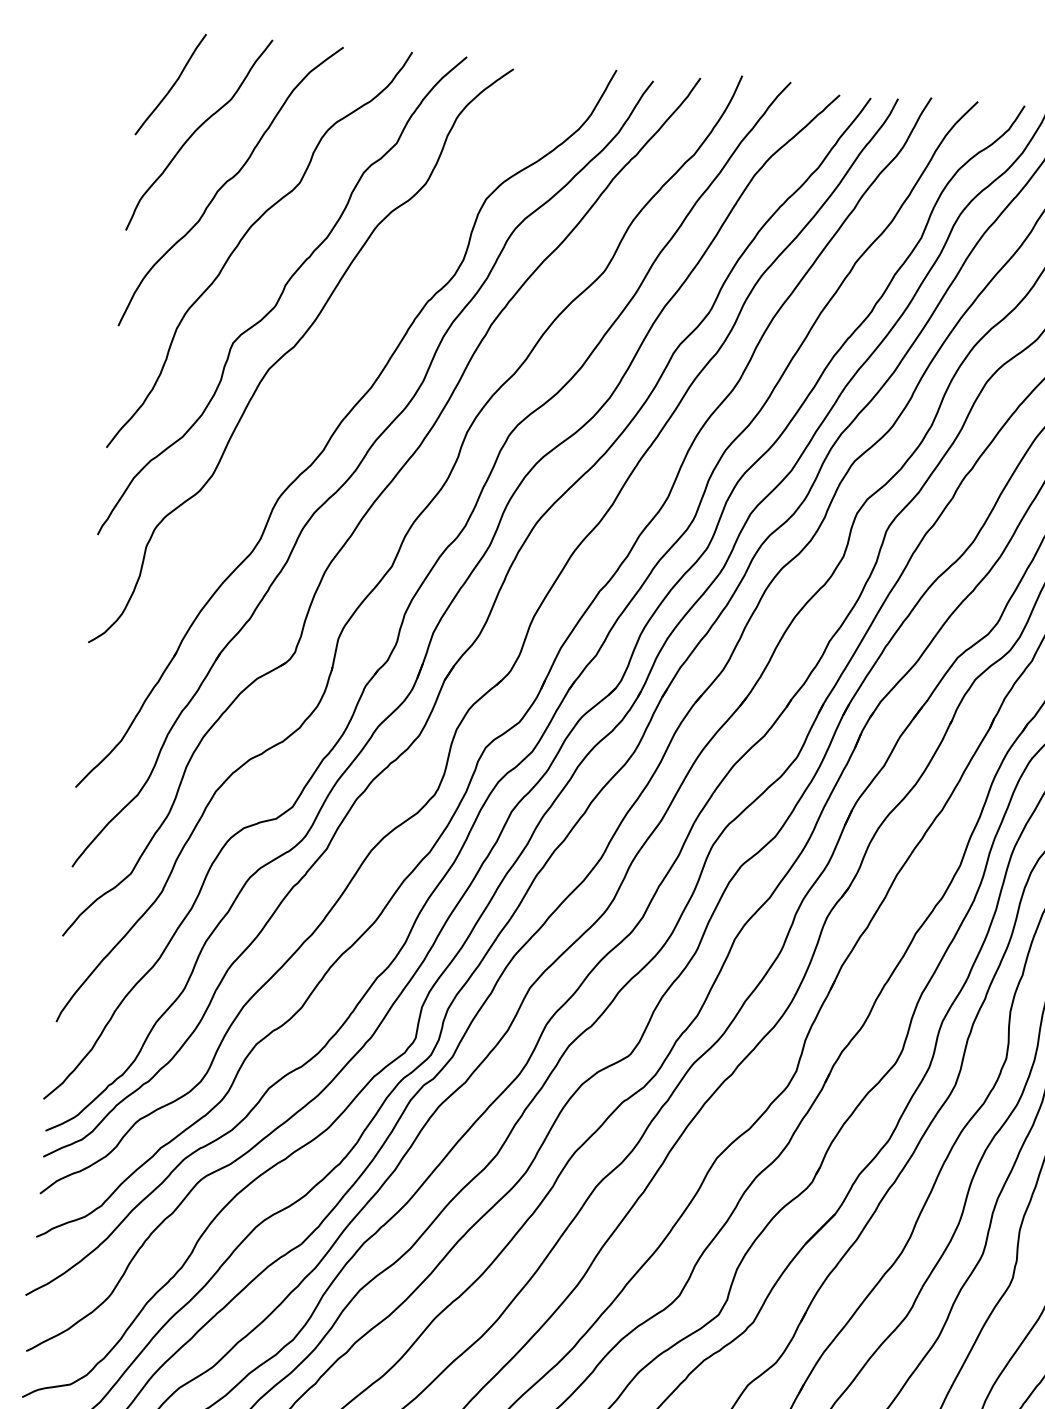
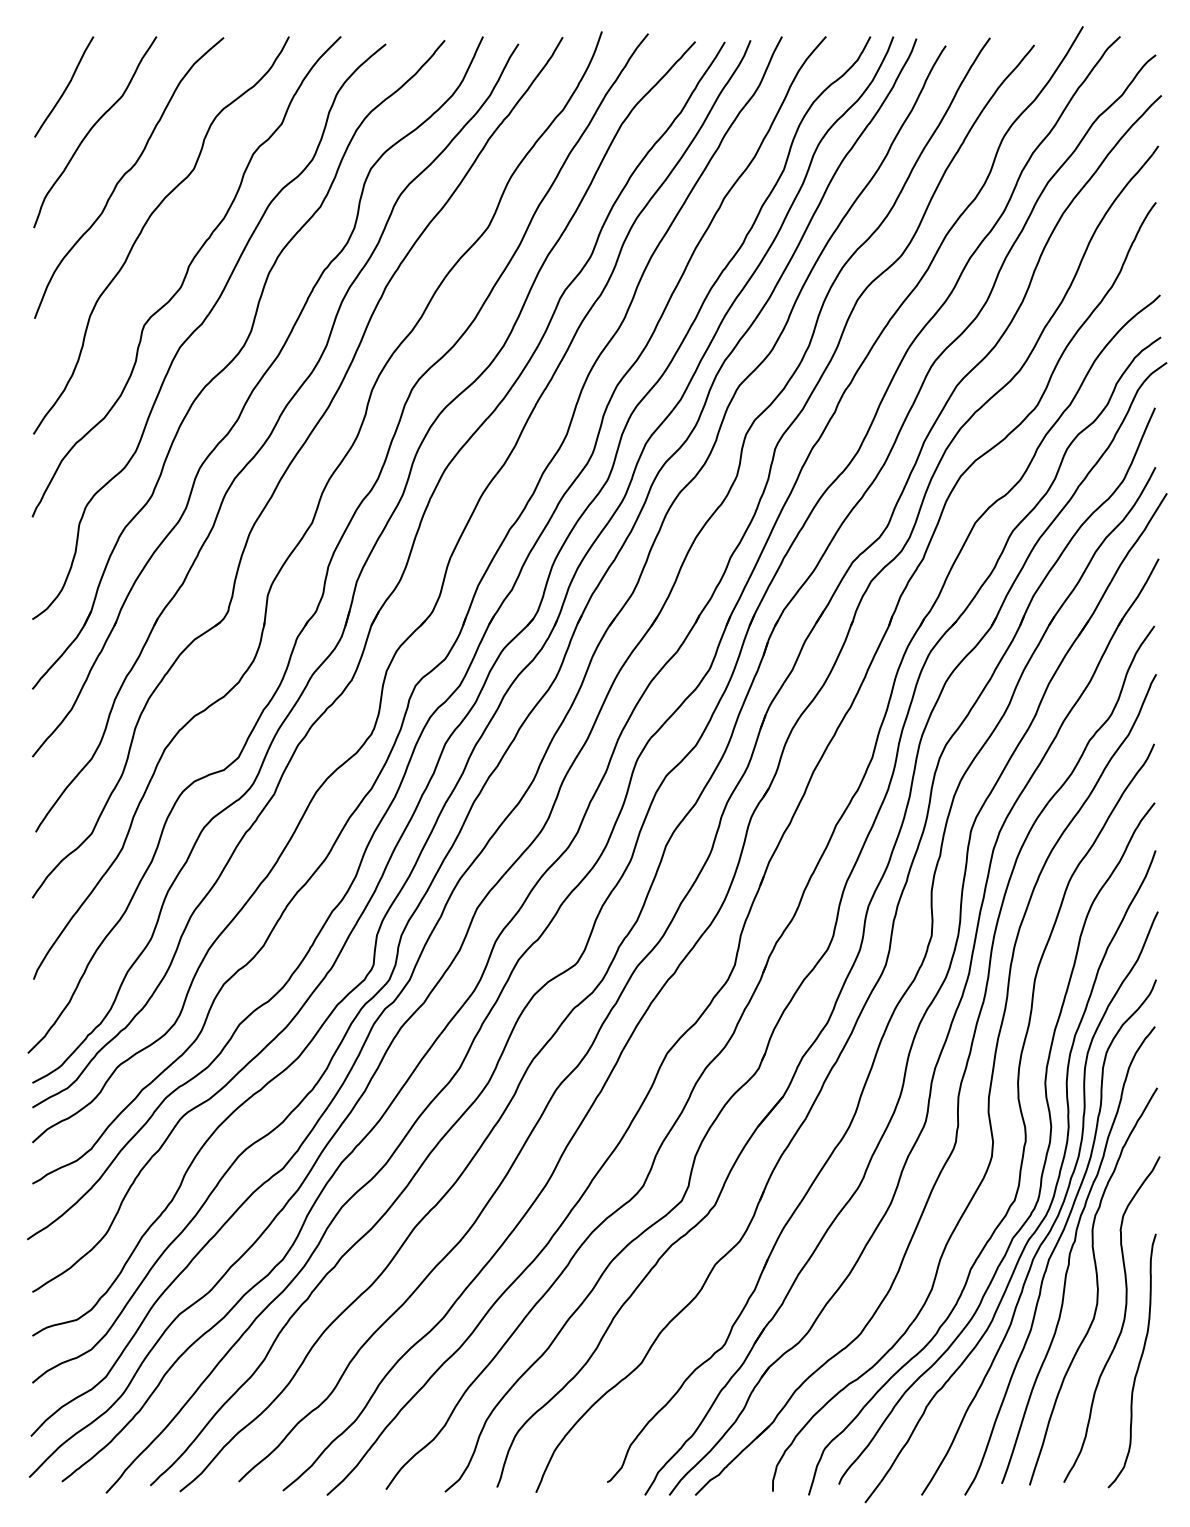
part: (325, 387) -> (234, 359), added

